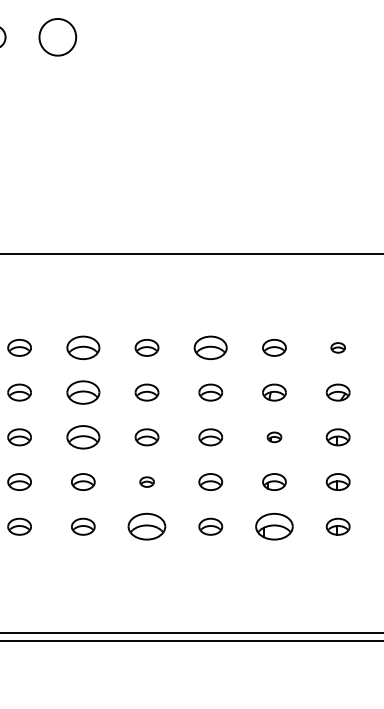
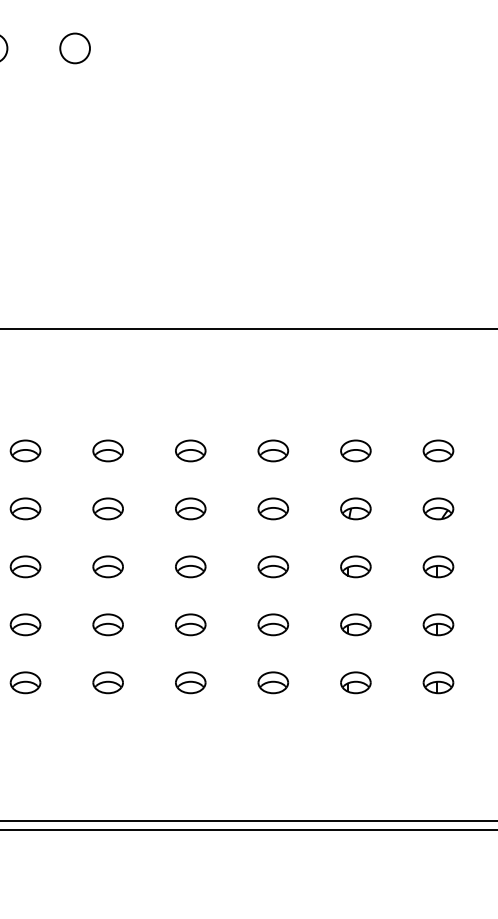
circle: (58, 37) -> (75, 48), size x0.62
part: (82, 347) -> (107, 450), size x0.71
part: (210, 347) -> (273, 450), size x0.71
part: (338, 347) -> (438, 450), size x1.67
part: (82, 392) -> (107, 508), size x0.71
part: (82, 437) -> (107, 566), size x0.71
part: (274, 437) -> (355, 566), size x1.67
part: (146, 481) -> (190, 624), size x1.67
part: (146, 526) -> (190, 682), size x0.62
part: (274, 526) -> (355, 682), size x0.62

